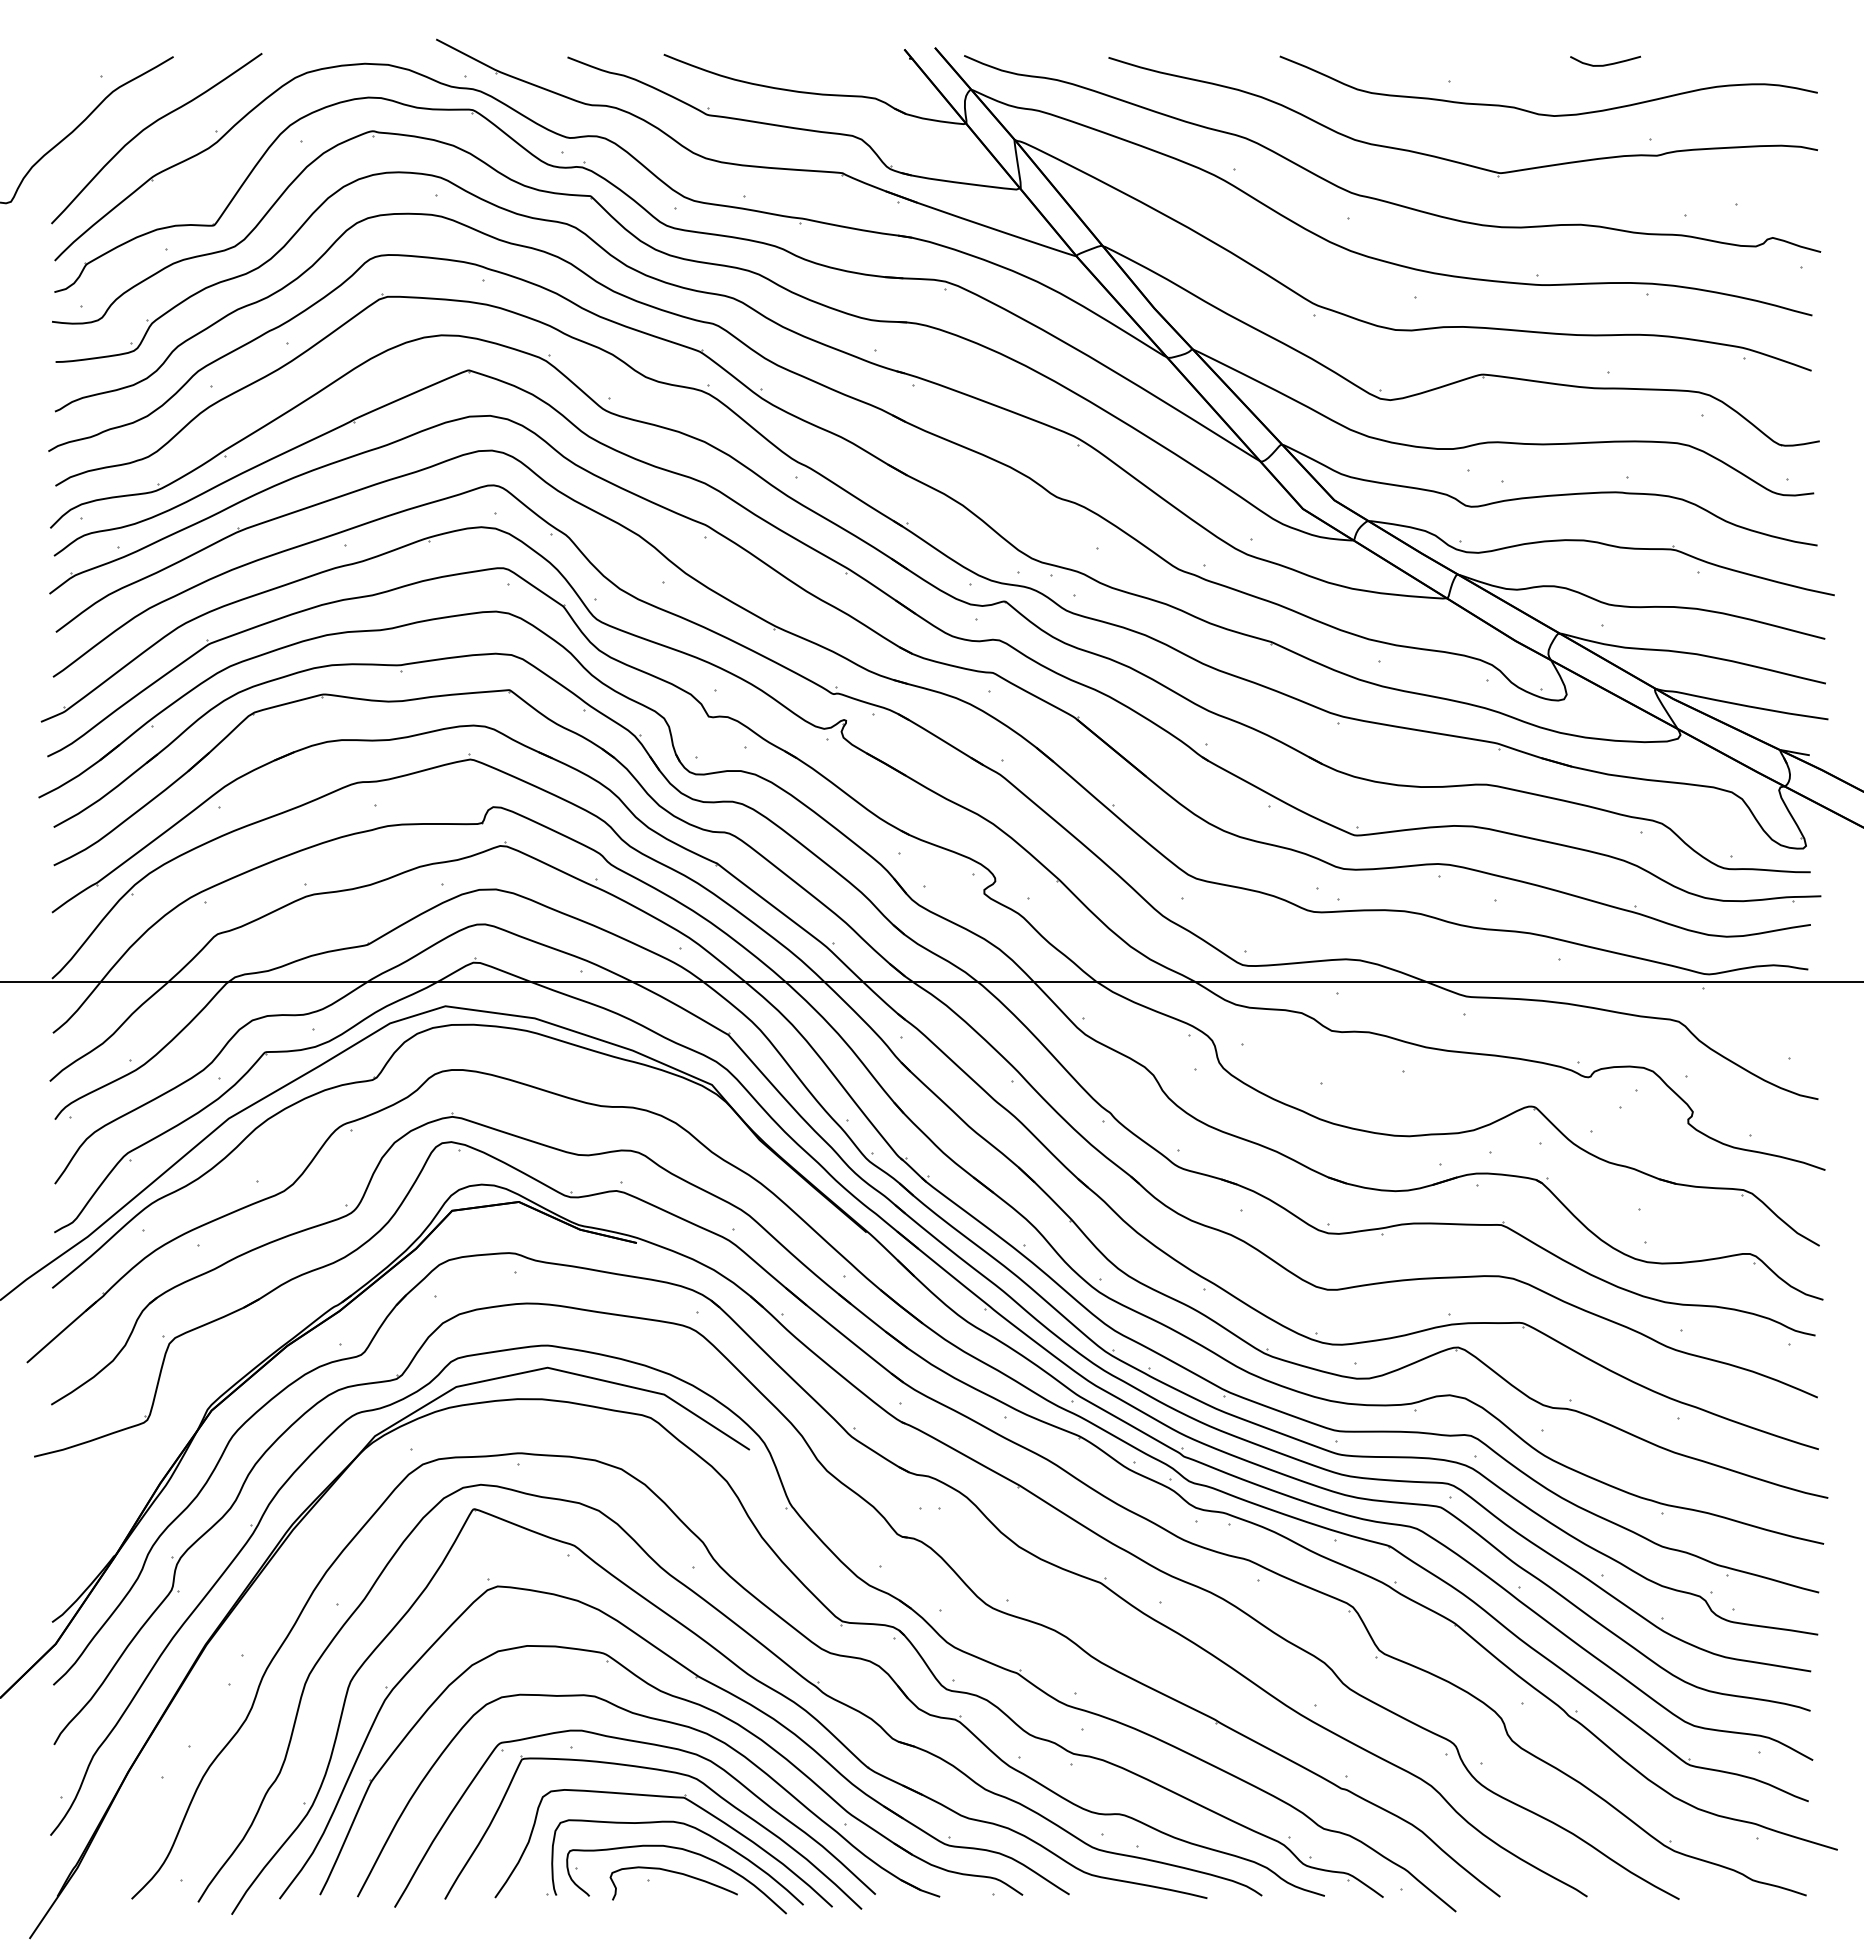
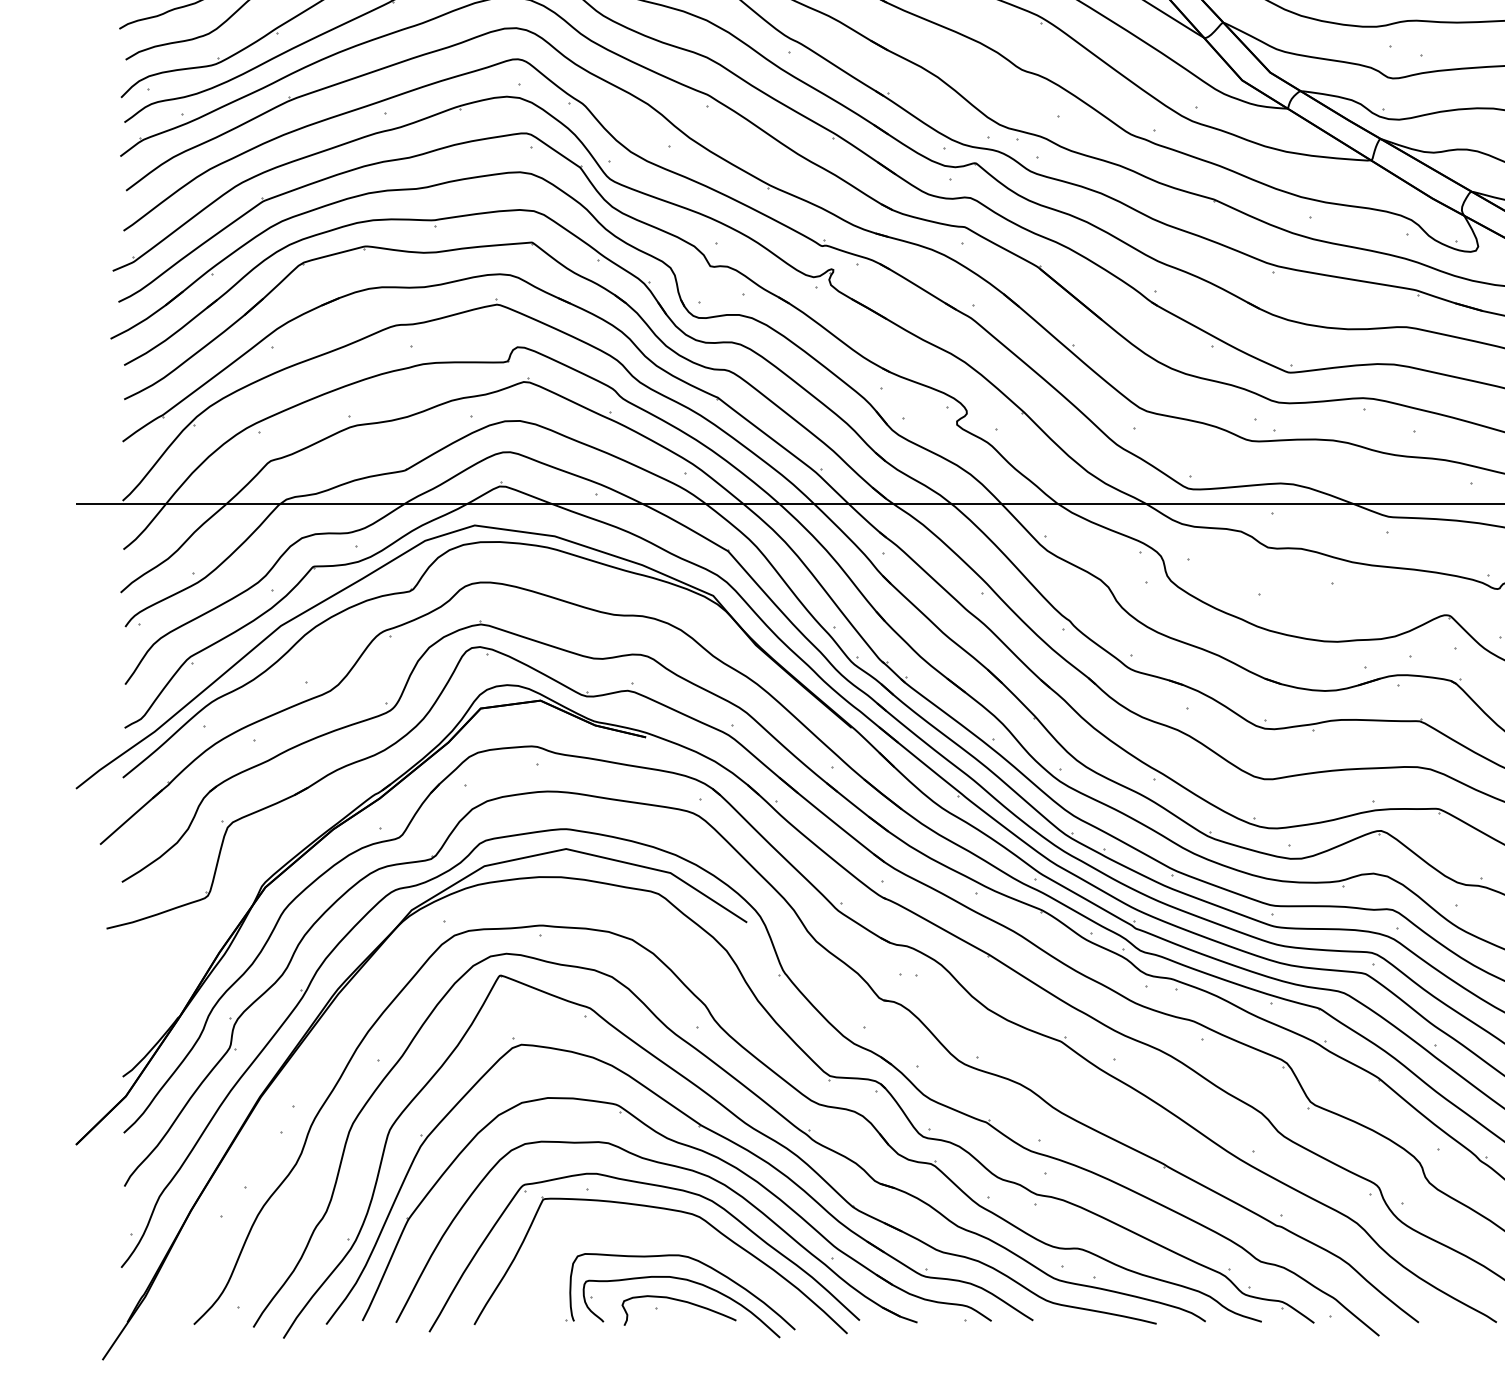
part: (673, 1798) -> (678, 1234), removed

